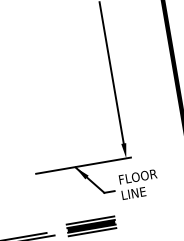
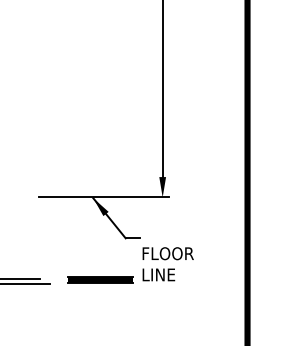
text: (138, 184) -> (167, 264), moved
line: (90, 220) -> (100, 272), removed
line: (92, 231) -> (100, 287), removed

